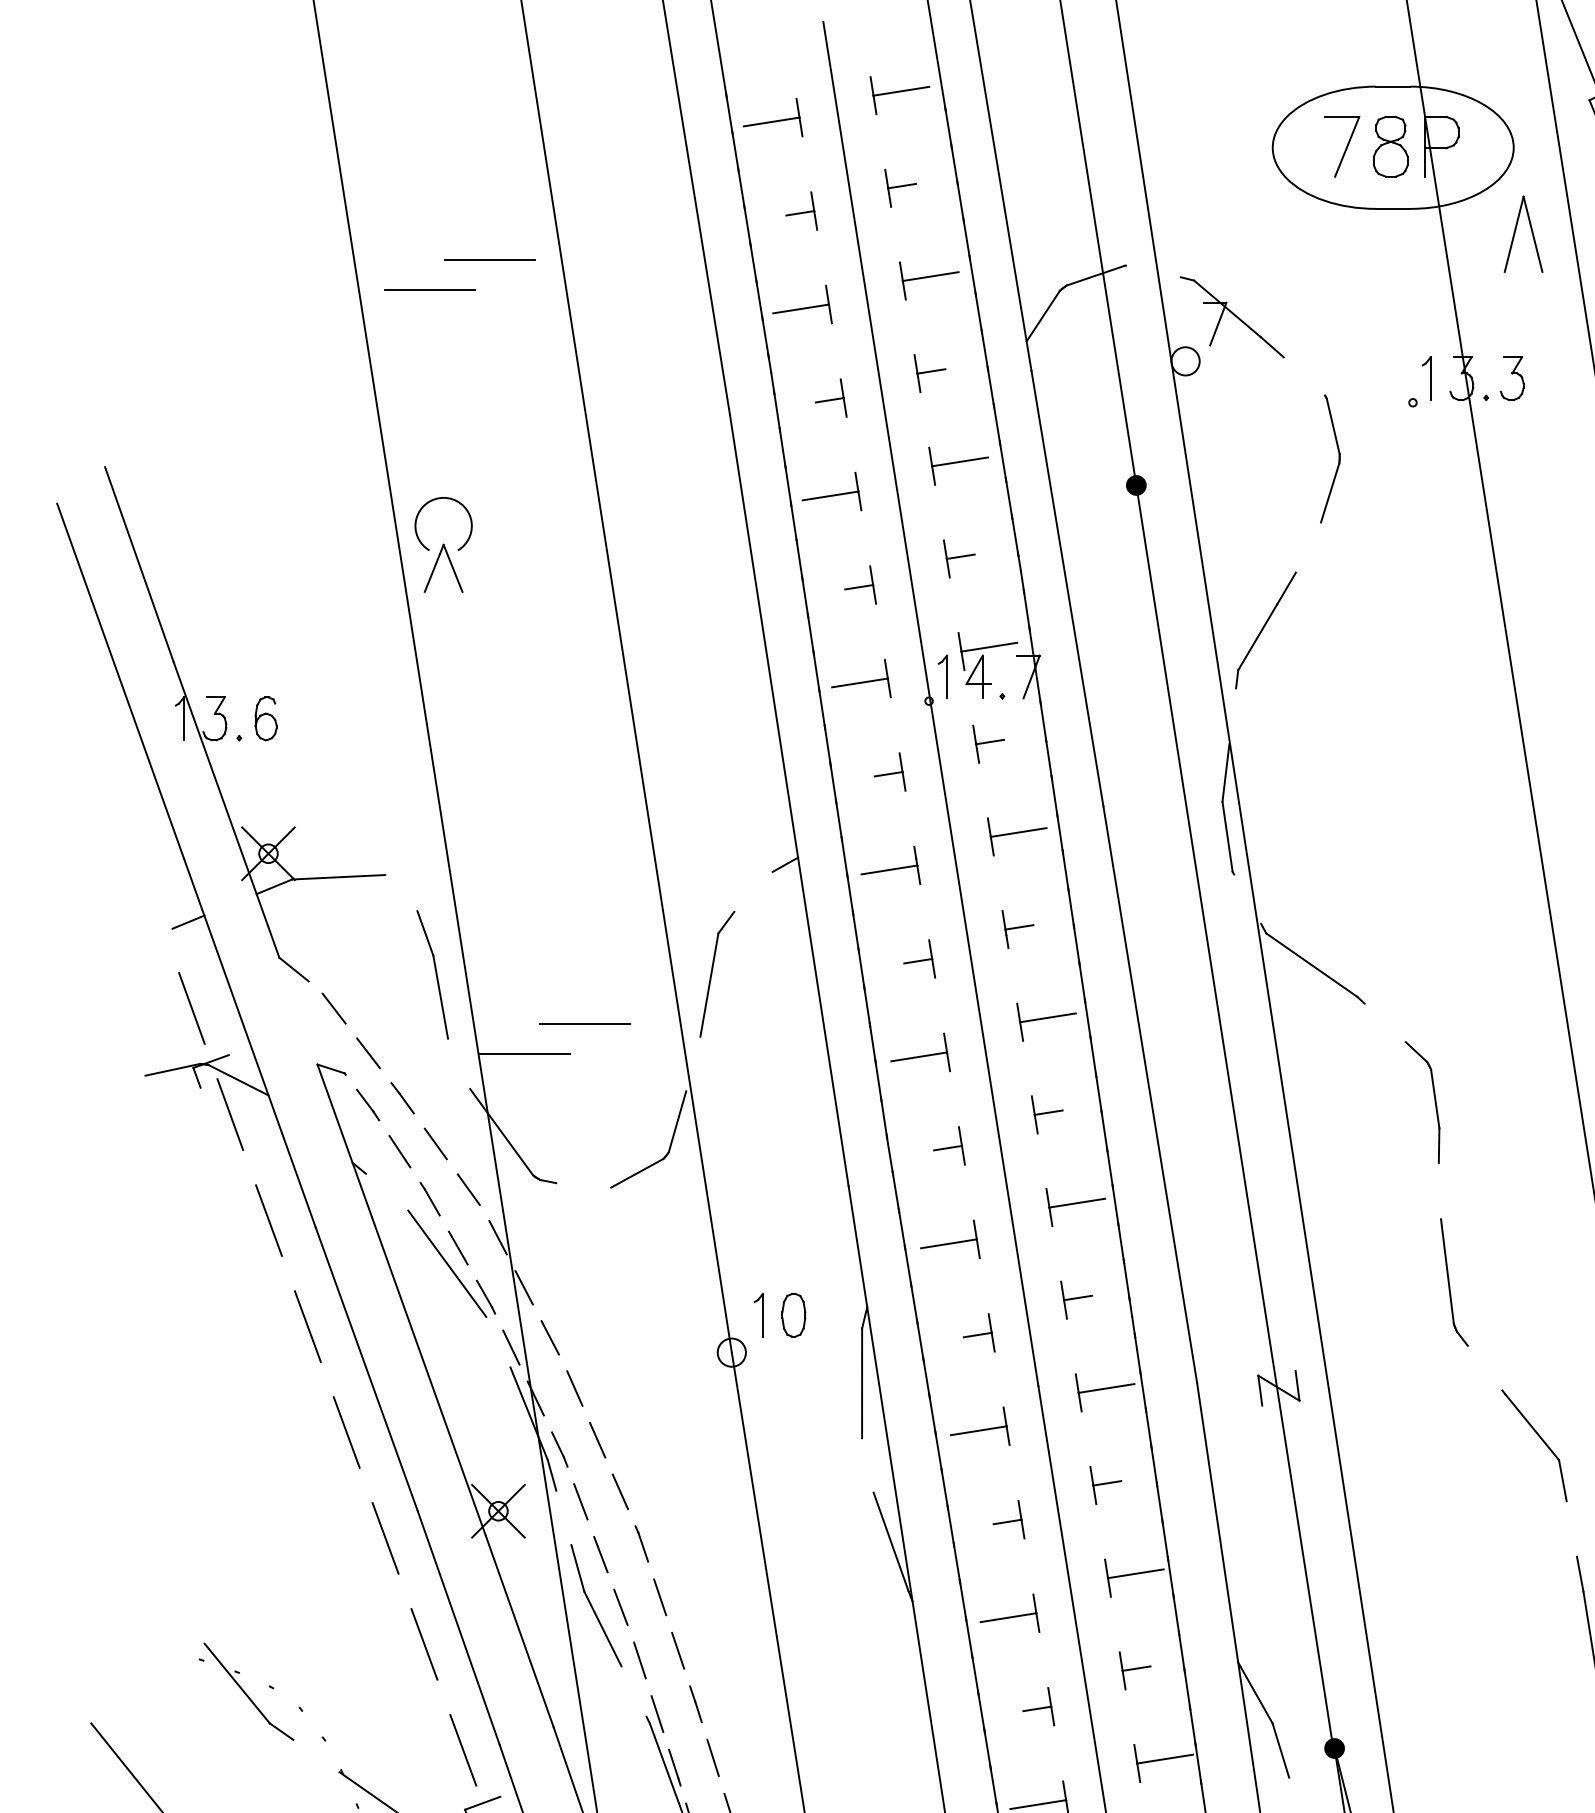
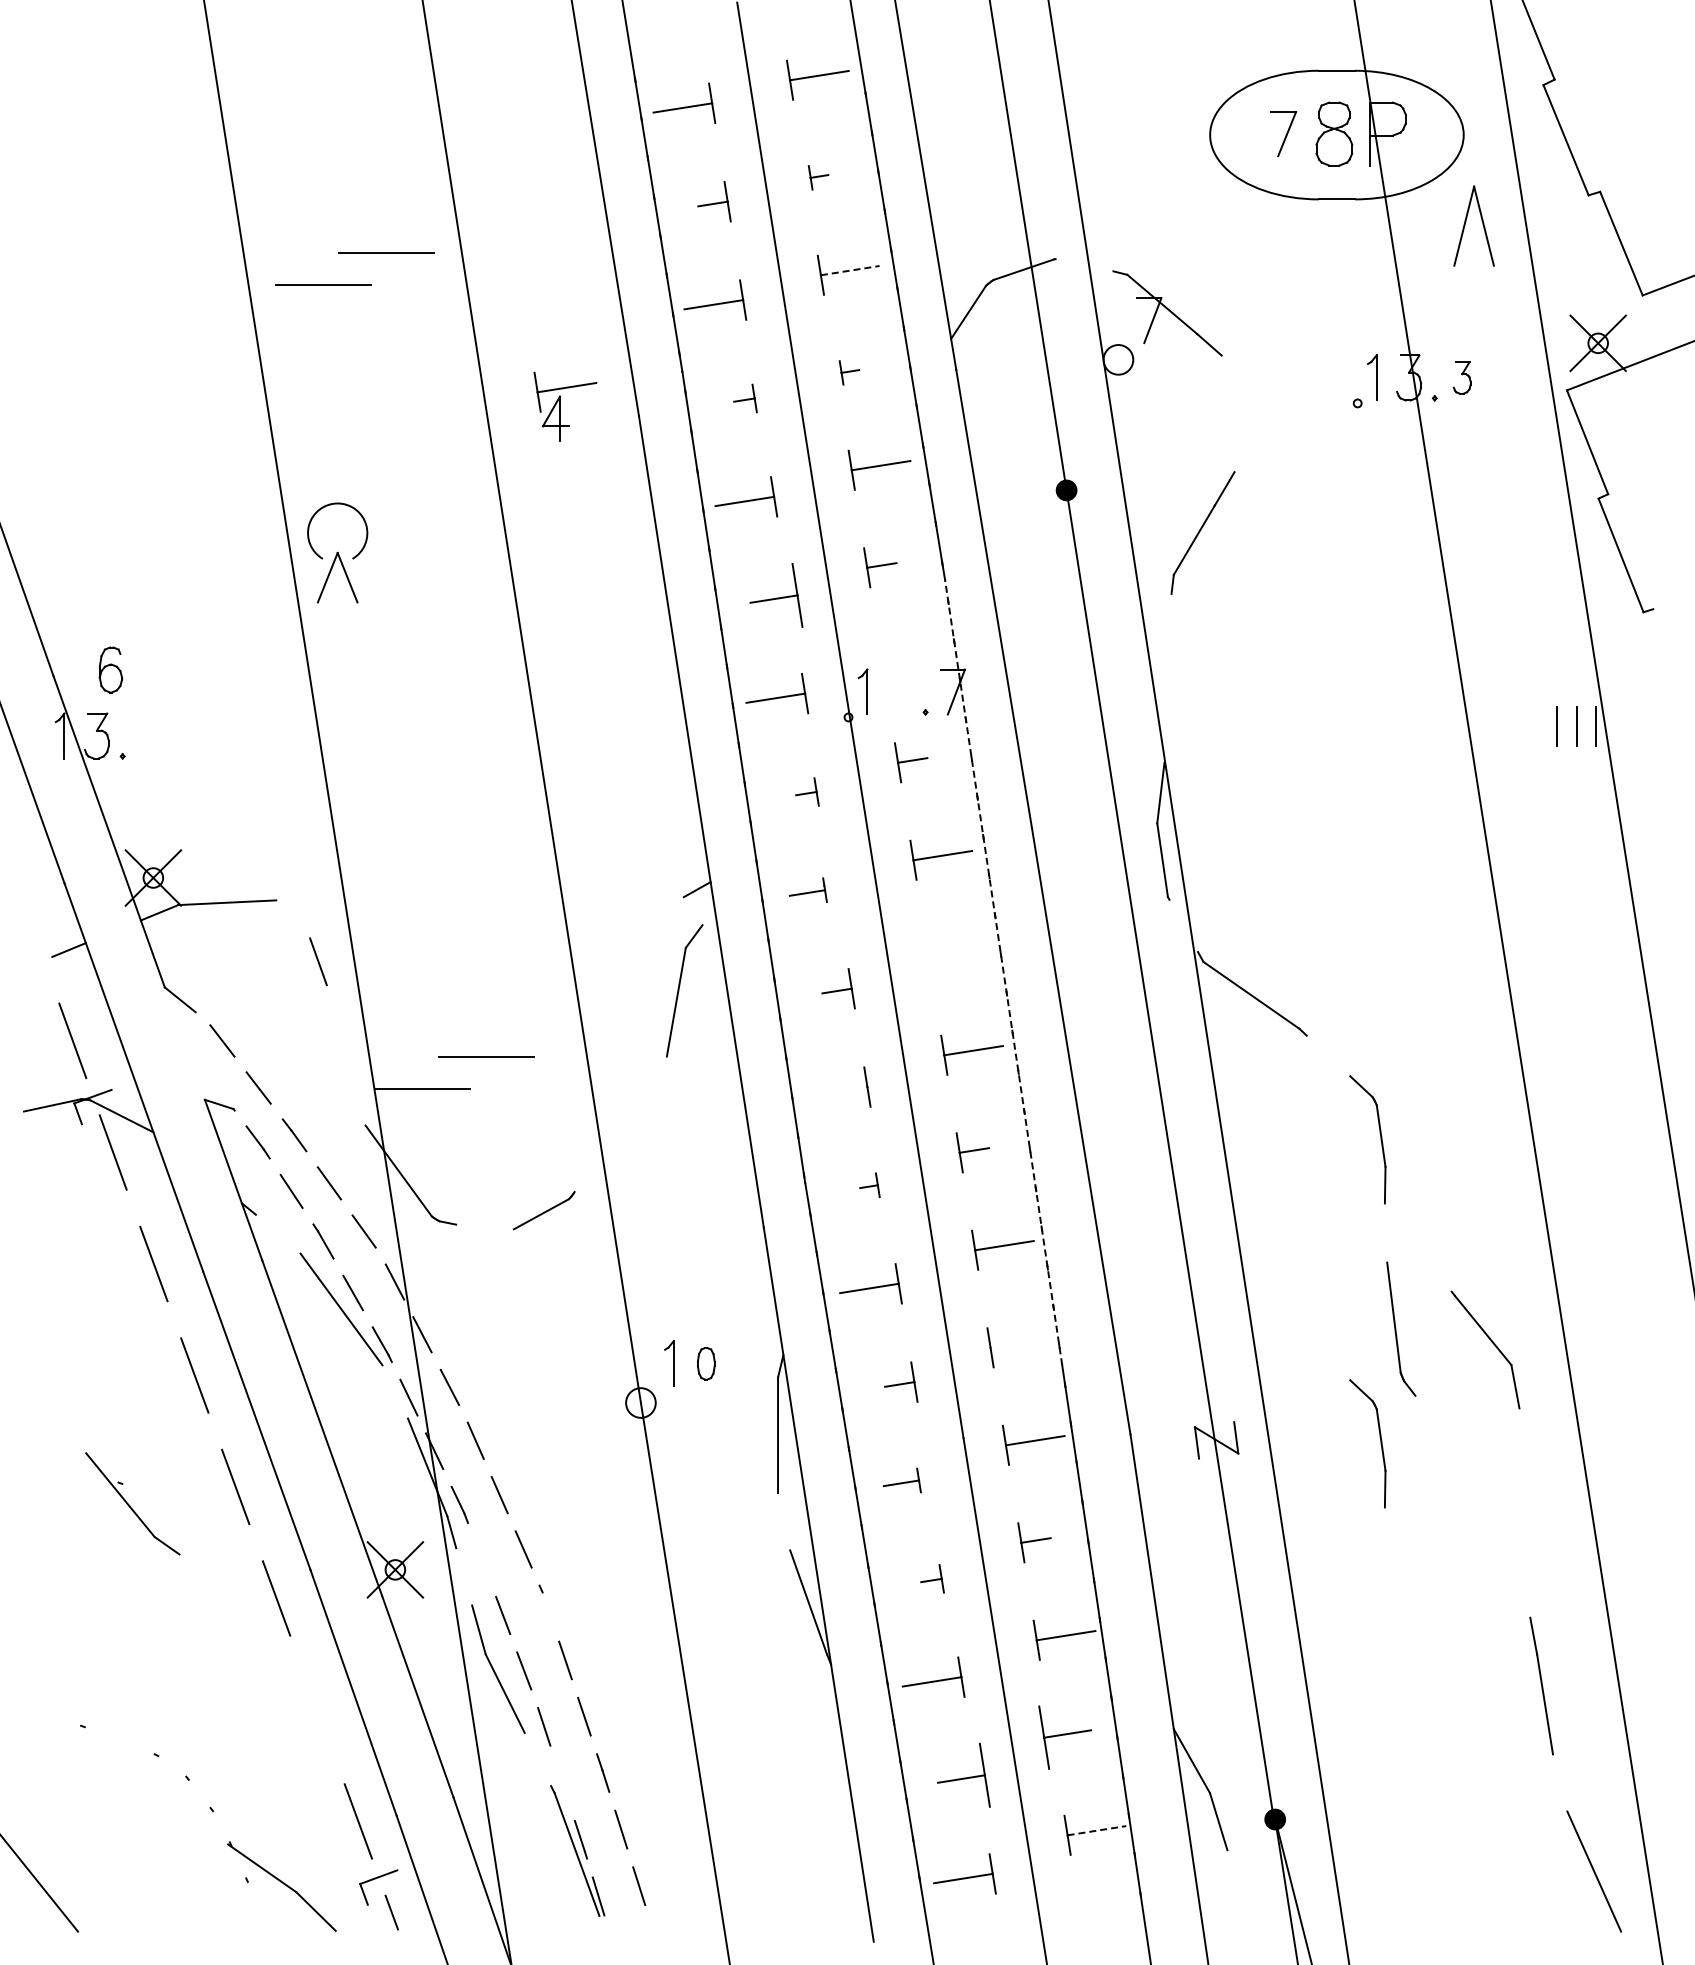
part: (1342, 146) -> (1283, 133), size x0.7
part: (900, 188) -> (818, 177), size x0.6
line: (930, 276) -> (850, 270), solid -> dashed
part: (930, 373) -> (849, 372), size x0.6
part: (1512, 378) -> (1462, 377), size x0.7
part: (831, 398) -> (745, 398), size x0.7
part: (1338, 458) -> (1279, 462), removed
part: (860, 584) -> (776, 594), size x1.6
part: (1265, 629) -> (1202, 532), moved
part: (987, 665) -> (565, 406), moved
part: (265, 718) -> (110, 669), moved
part: (890, 771) -> (807, 791), size x0.7
part: (891, 864) -> (808, 889), size x0.6
part: (1017, 929) -> (941, 957), removed
line: (1076, 943) -> (1003, 972), solid -> dashed
part: (717, 973) -> (684, 990), moved
line: (440, 996) -> (334, 1028), removed
line: (918, 1056) -> (837, 1091), removed
line: (677, 1121) -> (583, 1159), removed
part: (949, 1145) -> (869, 1184), size x0.6
line: (1077, 1298) -> (1004, 1345), removed
part: (794, 1315) -> (706, 1363), size x0.7
part: (1434, 1391) -> (1380, 1443), added
part: (980, 1426) -> (902, 1480), size x0.6
part: (1540, 1438) -> (1491, 1342), moved
line: (581, 1501) -> (482, 1559), removed
part: (1008, 1519) -> (932, 1578), size x0.7
line: (643, 1547) -> (547, 1607), removed
line: (424, 1643) -> (317, 1709), removed
part: (1135, 1670) -> (1065, 1737), size x1.6
part: (248, 1691) -> (132, 1503), moved
part: (1038, 1706) -> (963, 1775), size x1.6
line: (657, 1714) -> (562, 1783), removed
line: (1164, 1758) -> (1096, 1830), solid -> dashed

